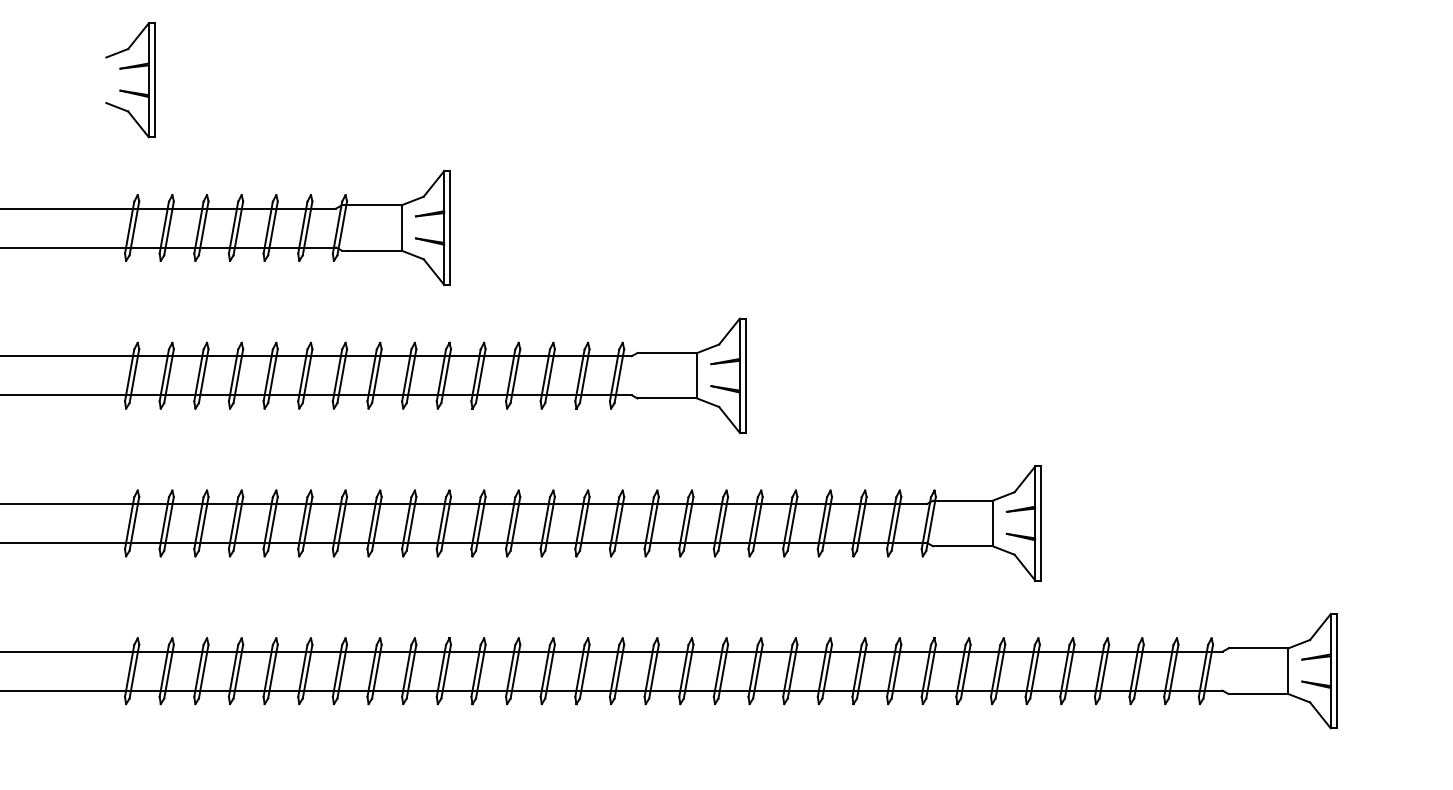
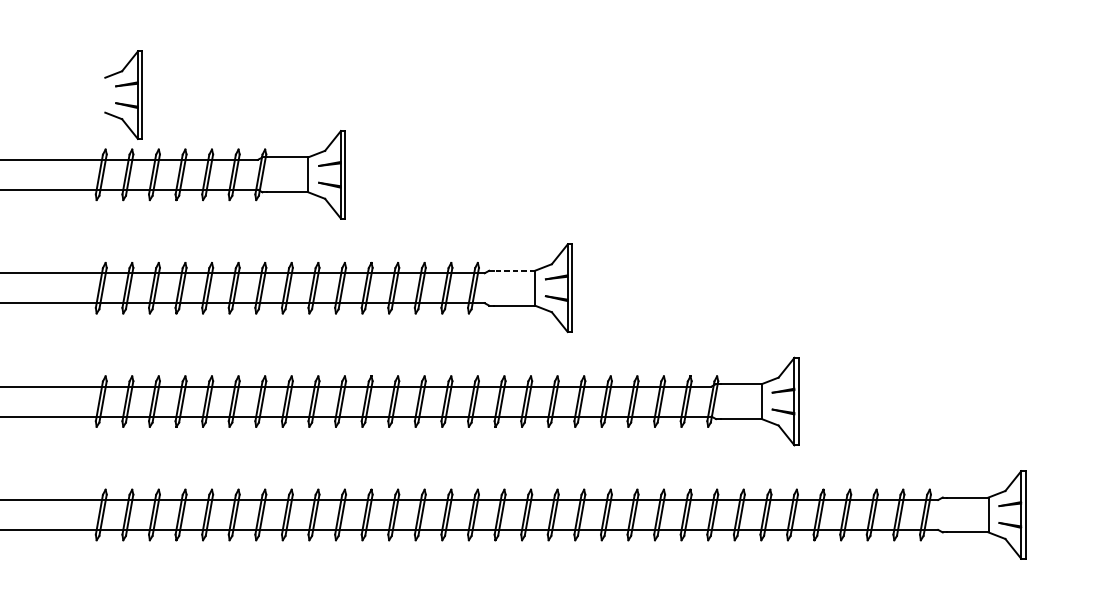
part: (127, 90) -> (121, 103), moved
line: (670, 352) -> (514, 270), solid -> dashed

